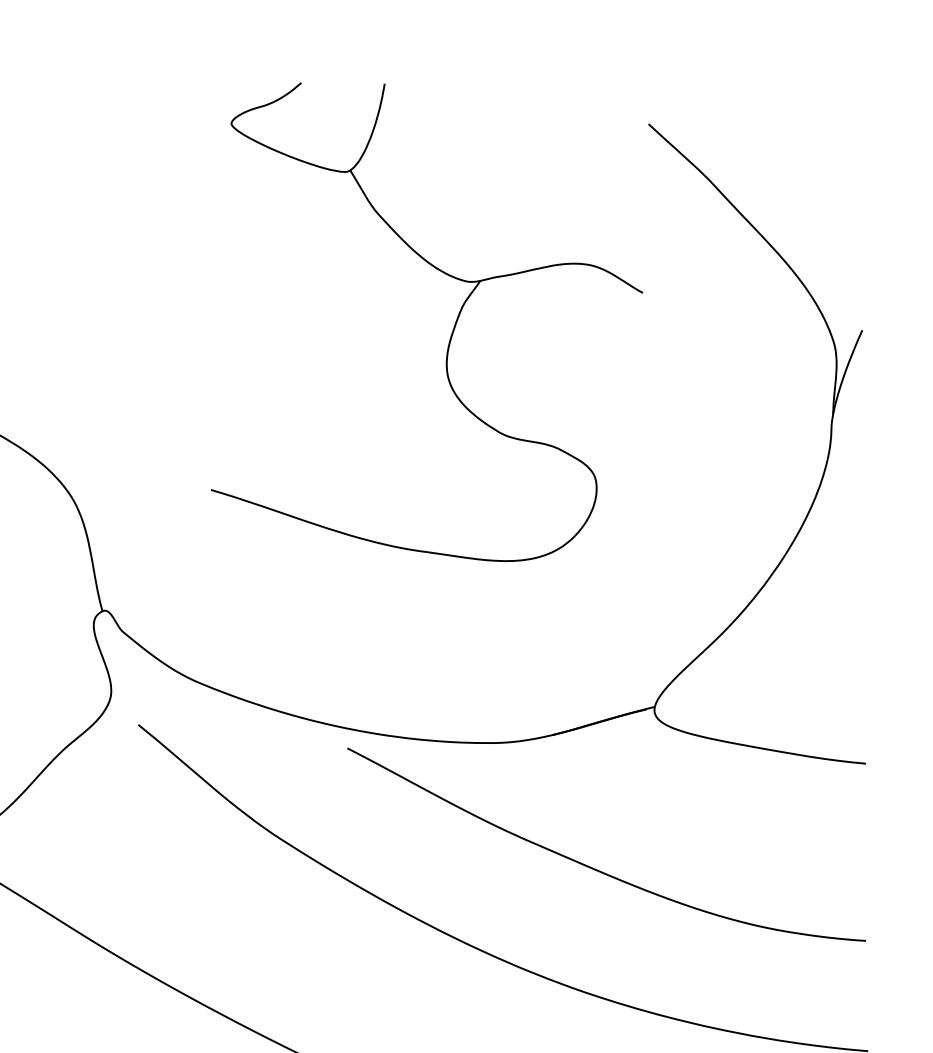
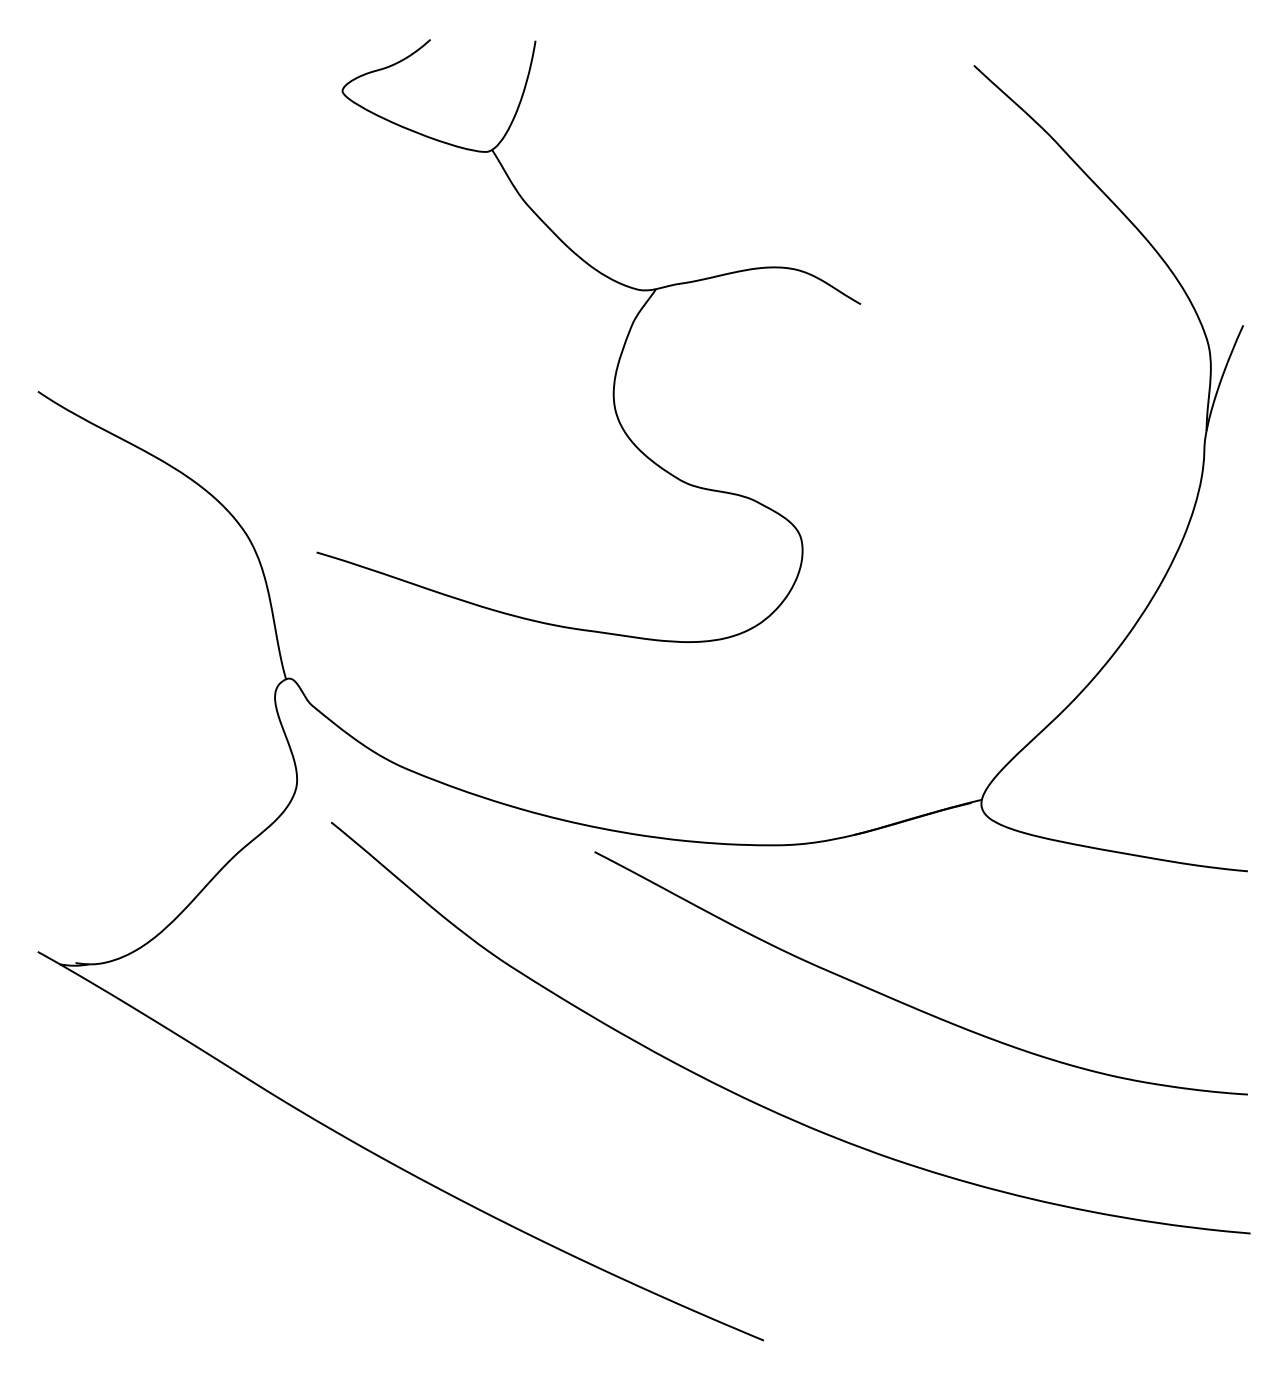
part: (452, 329) -> (621, 350), moved

